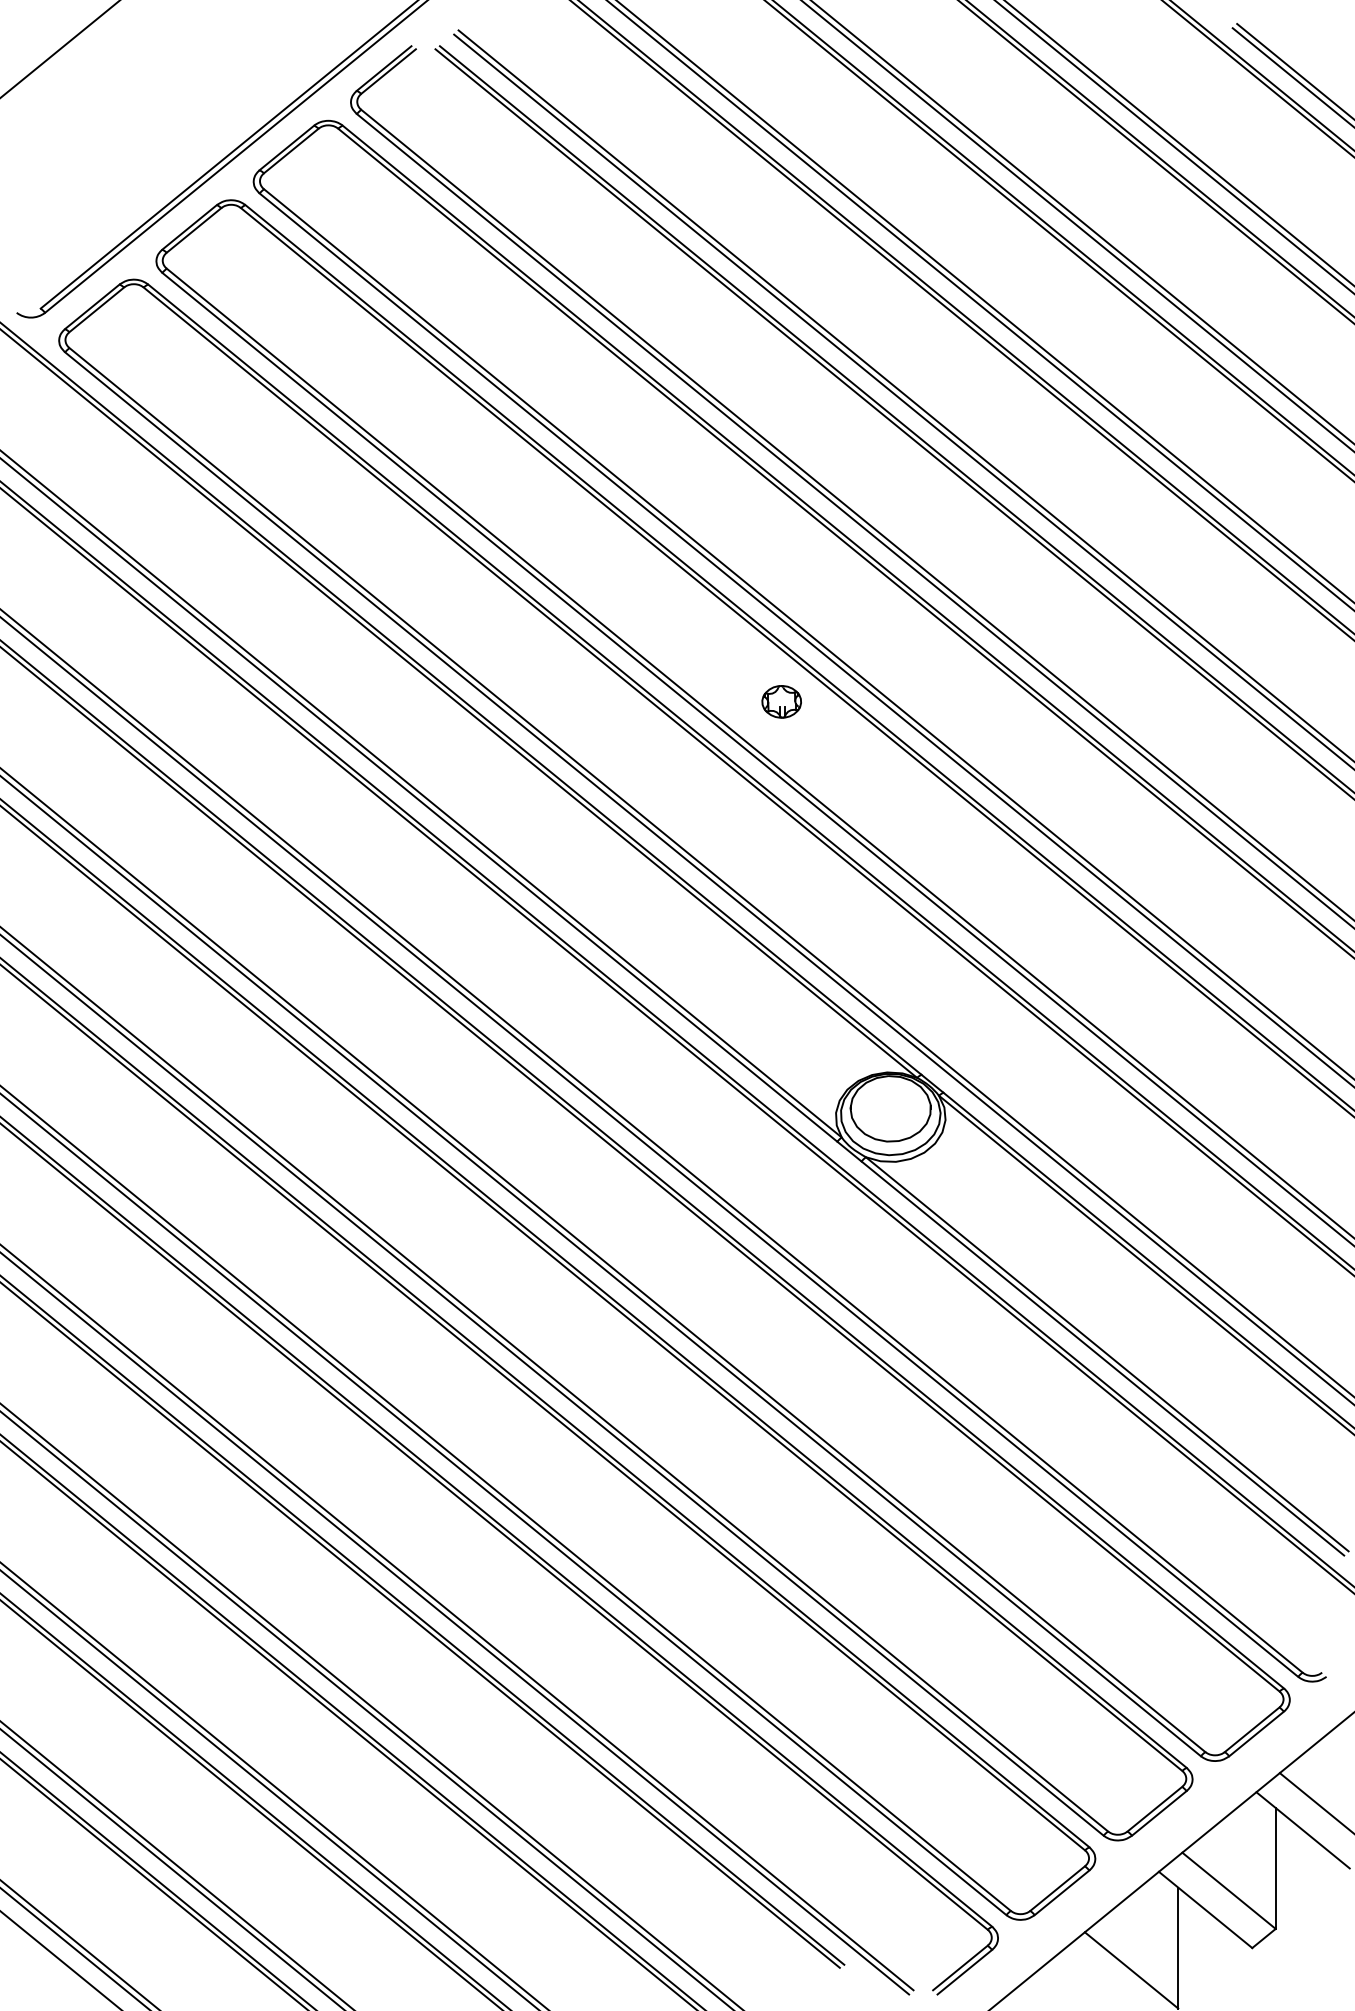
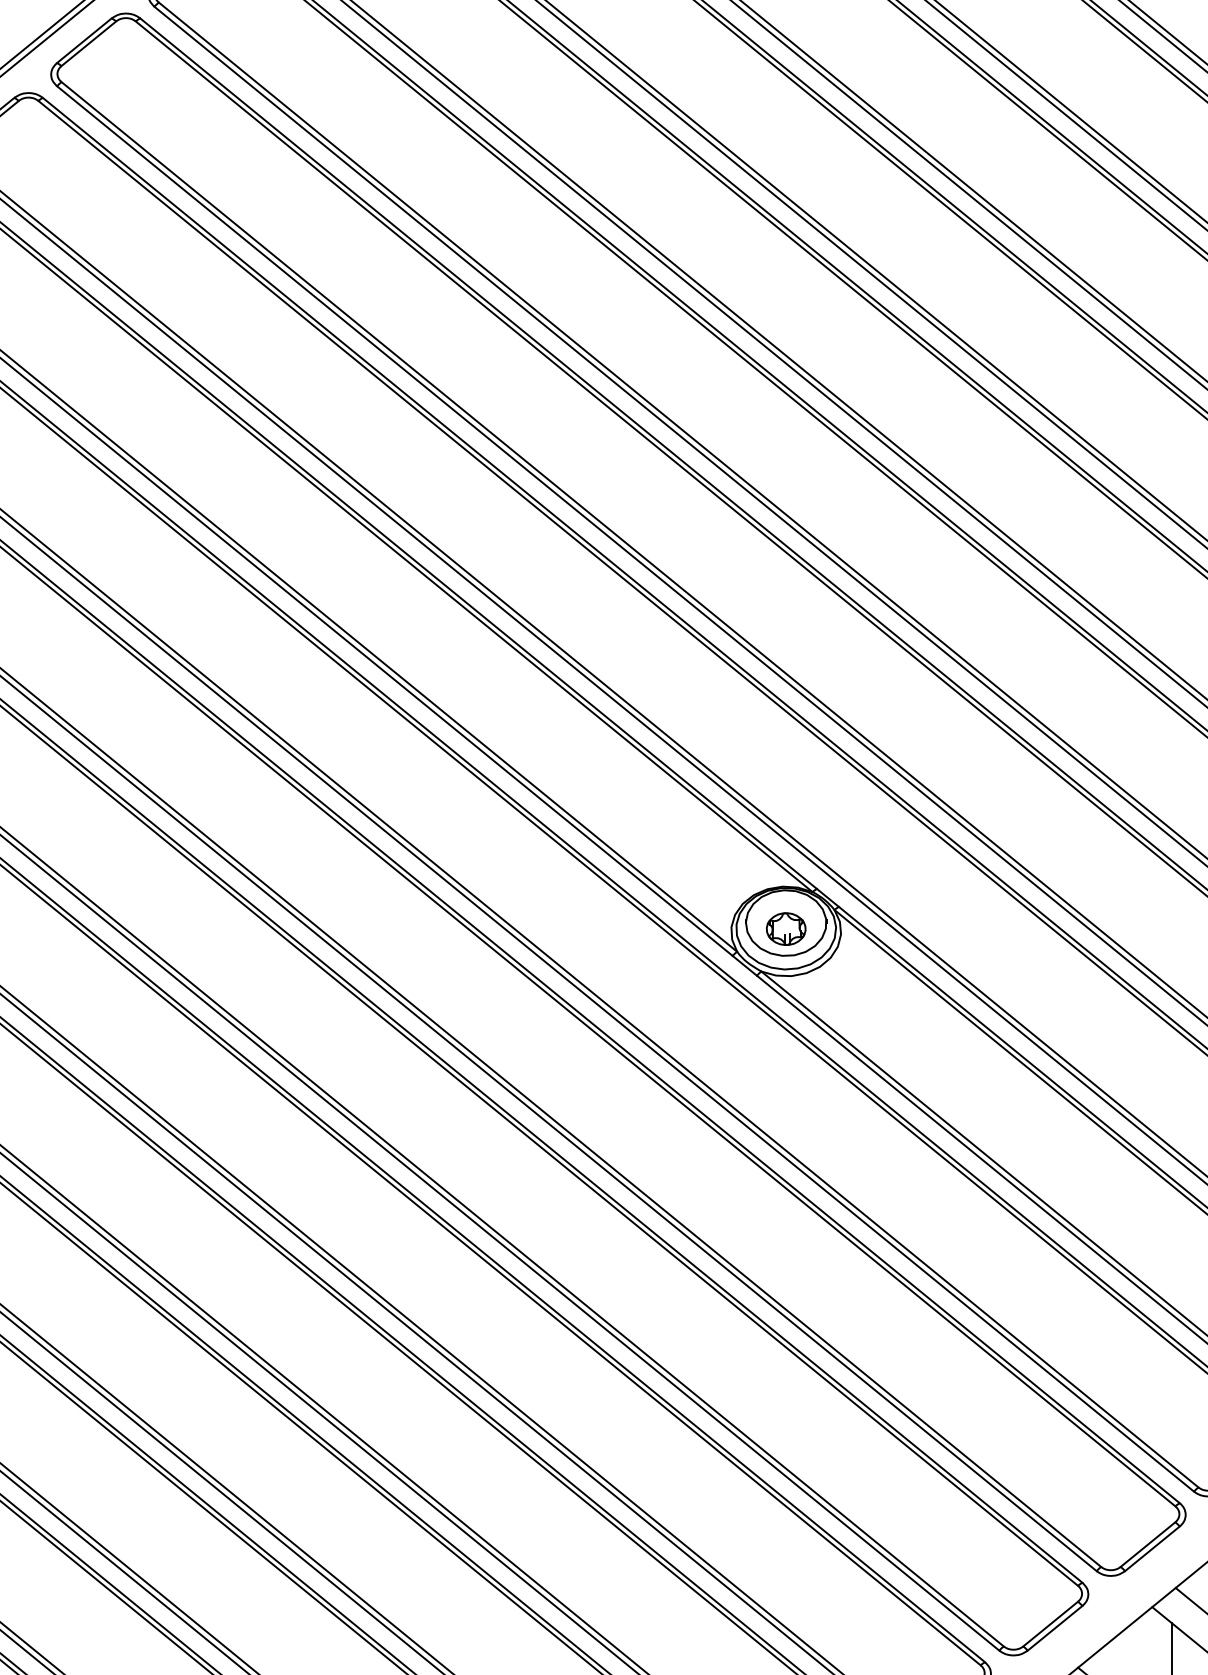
part: (781, 701) -> (785, 928), moved

